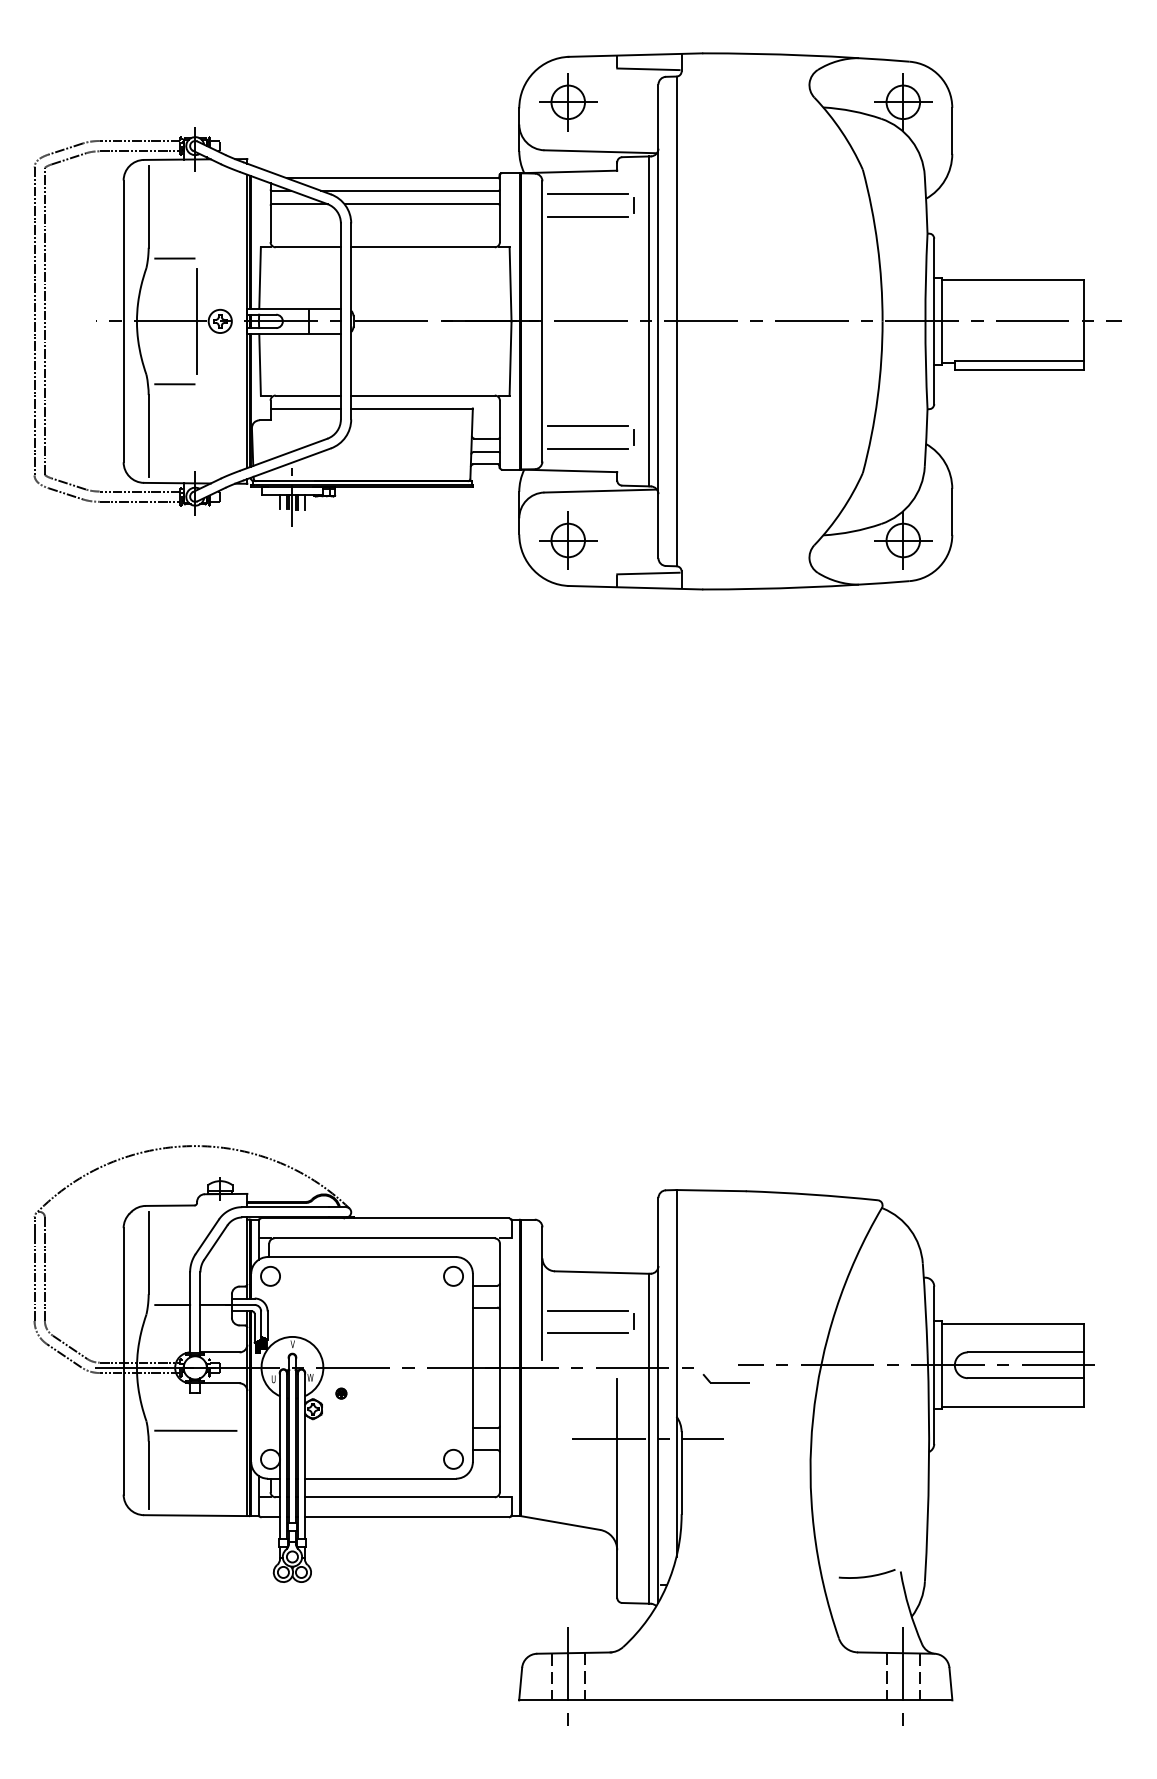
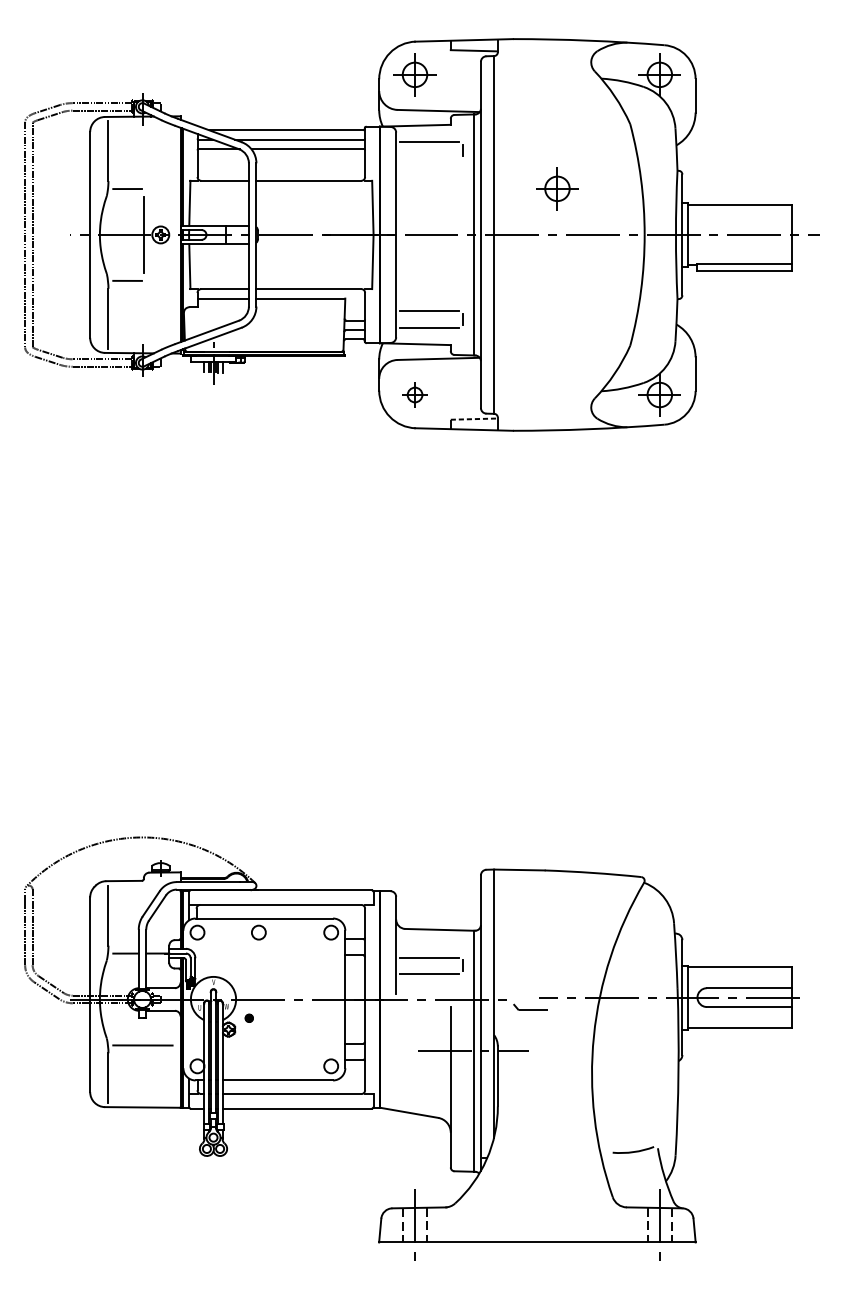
line: (587, 216) -> (429, 158), removed
part: (763, 258) -> (557, 188), added
part: (568, 540) -> (415, 395), size x0.6
line: (648, 573) -> (473, 419), solid -> dashed
circle: (354, 1276) -> (258, 932), added

